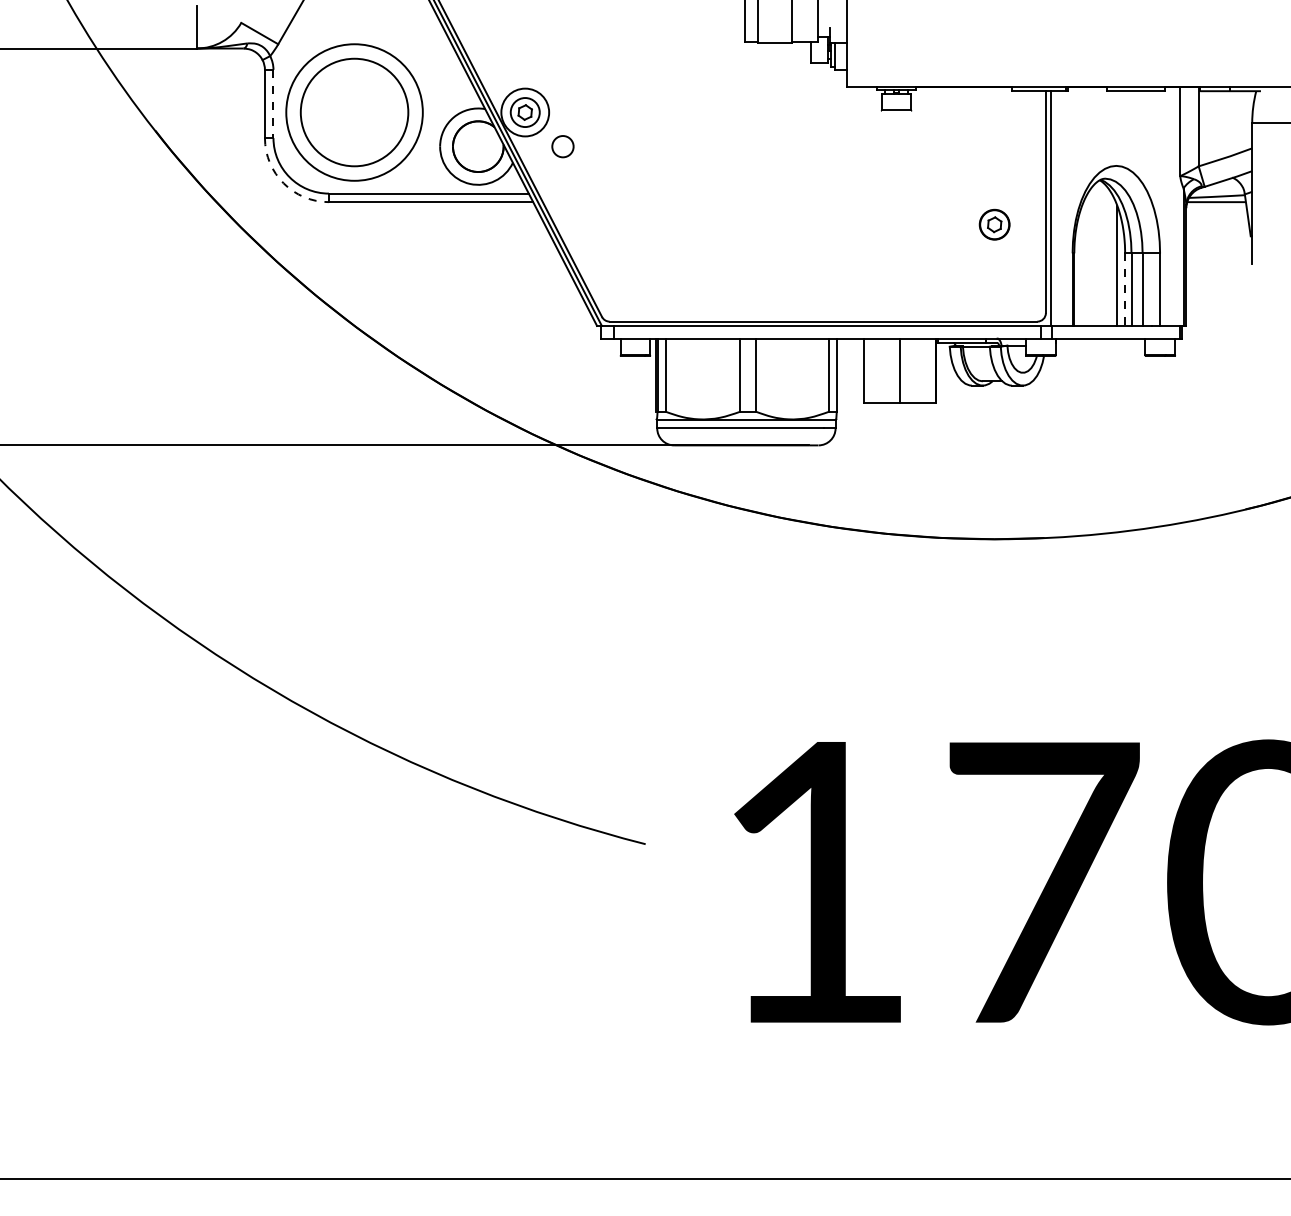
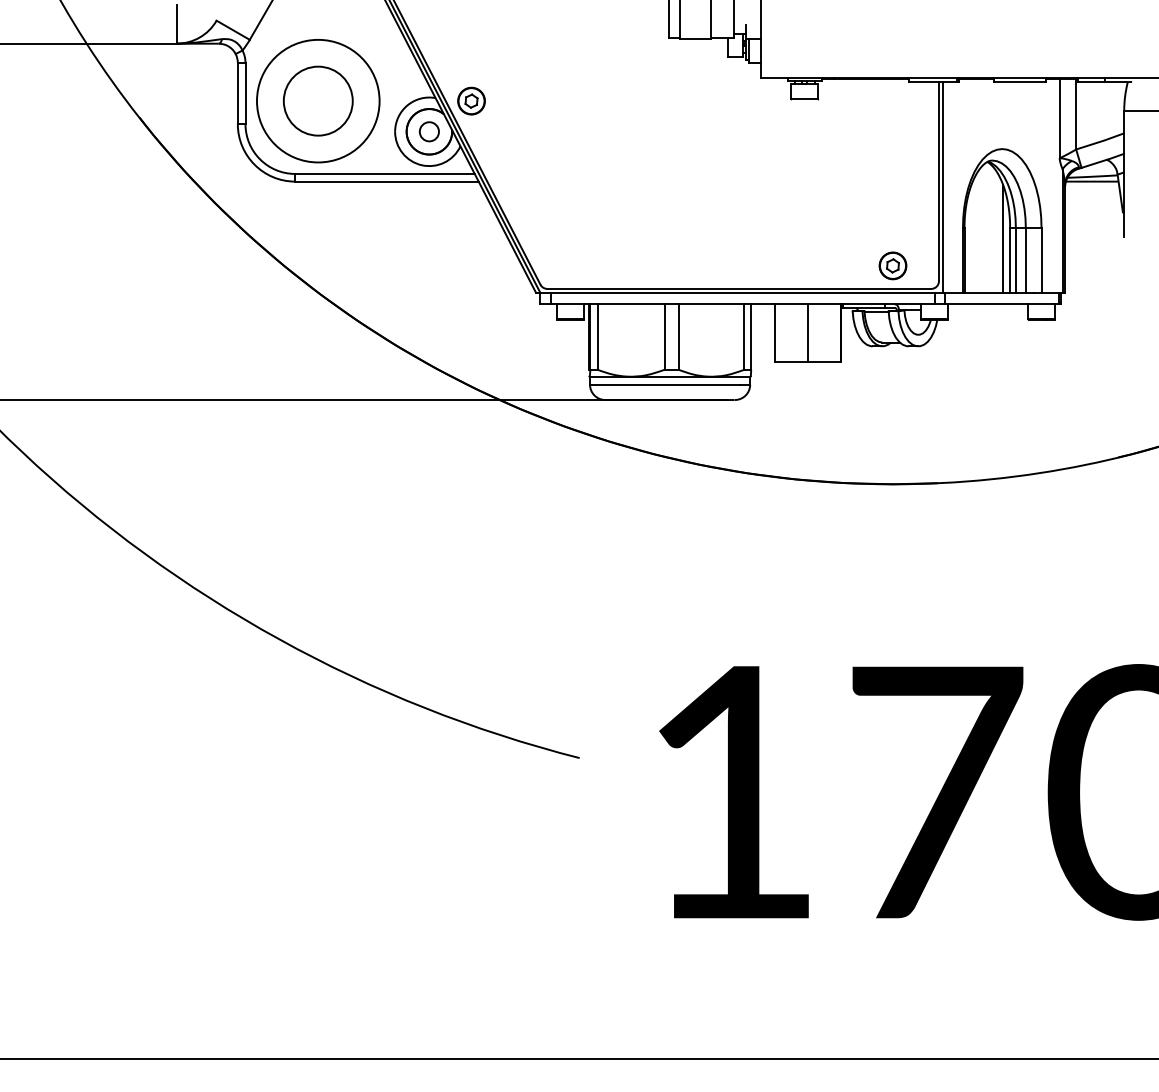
line: (273, 104) -> (245, 93), dashed -> solid
circle: (353, 111) -> (317, 100), size x0.71
circle: (525, 111) -> (471, 100), size x0.62
circle: (563, 146) -> (429, 131), moved
arc: (283, 183) -> (254, 164), dashed -> solid
part: (994, 224) -> (892, 265), moved
line: (1125, 290) -> (1010, 260), dashed -> solid

